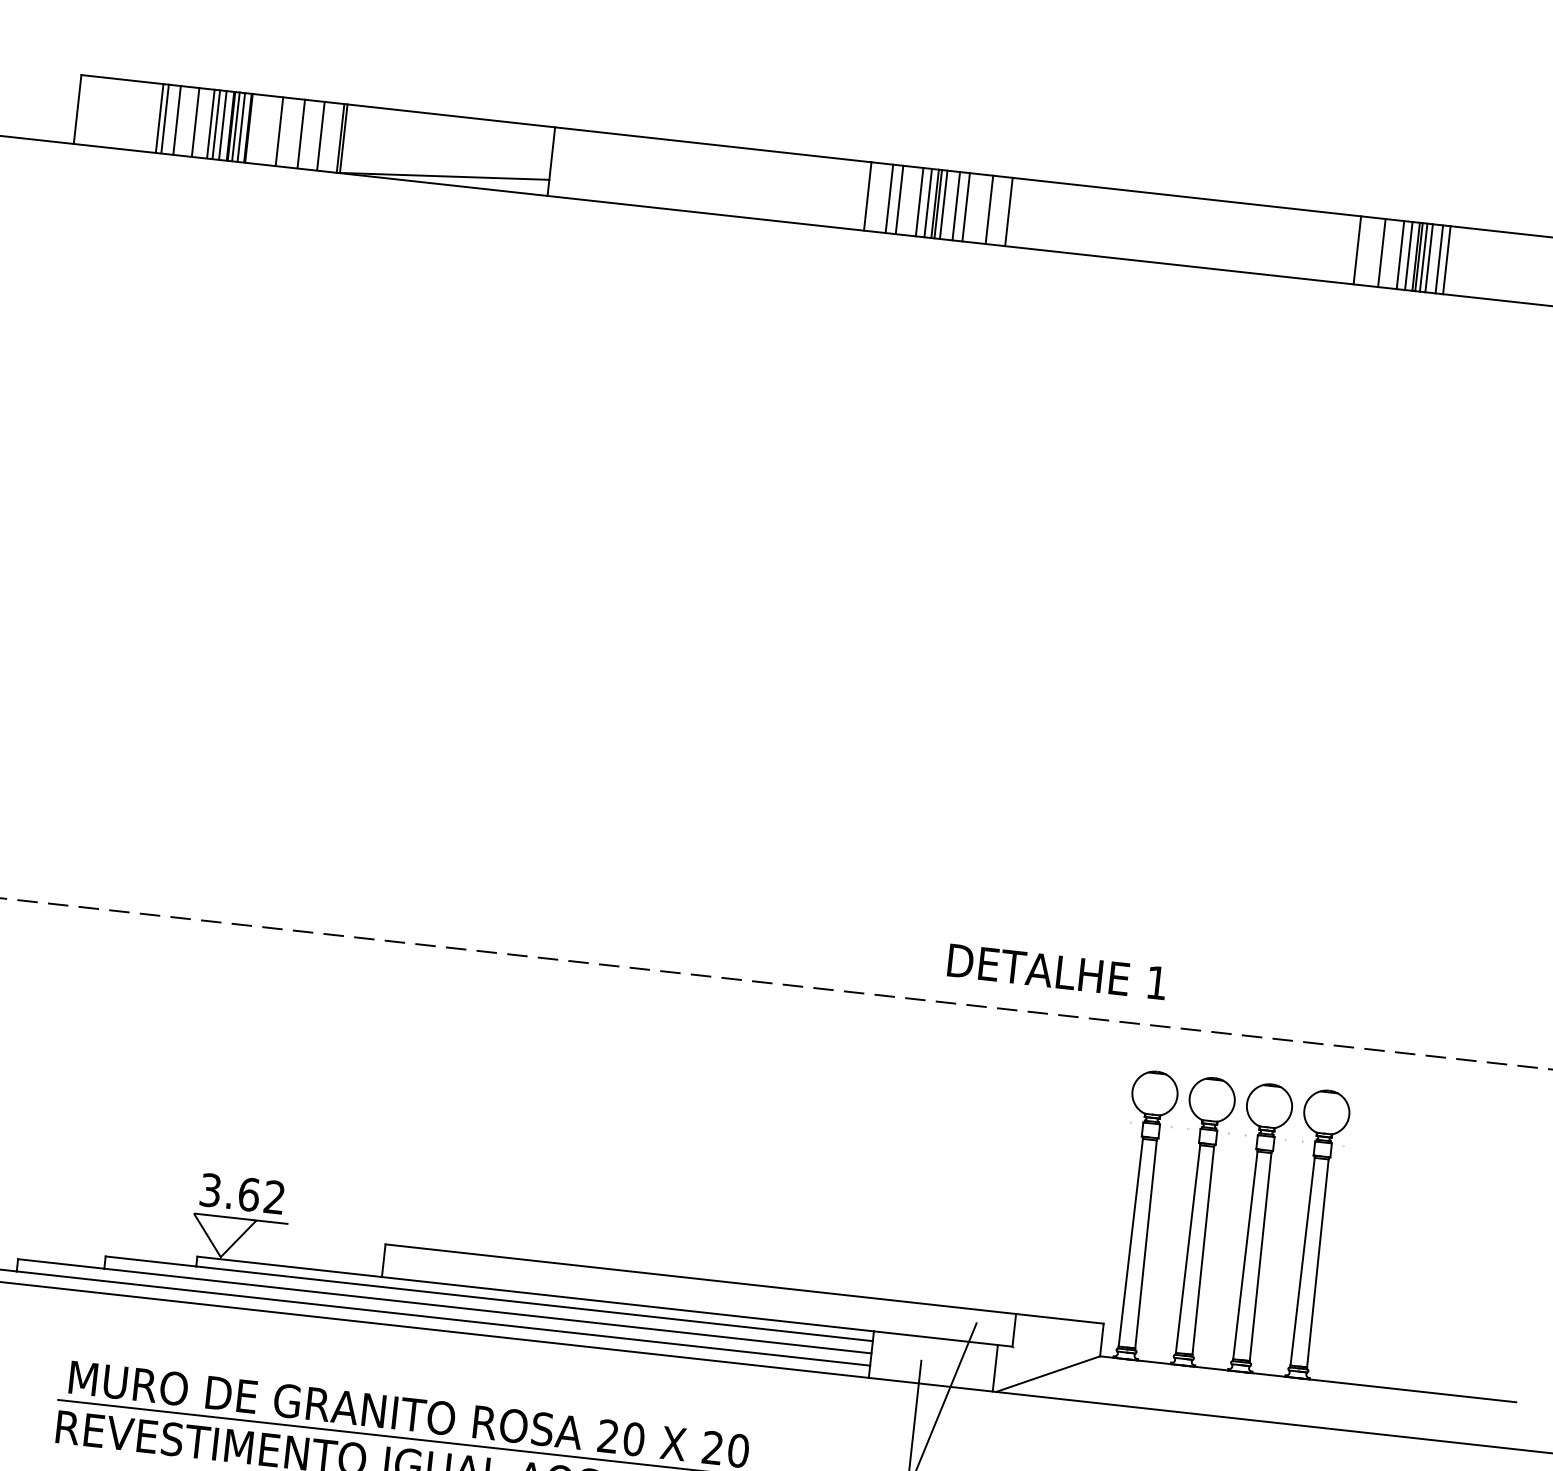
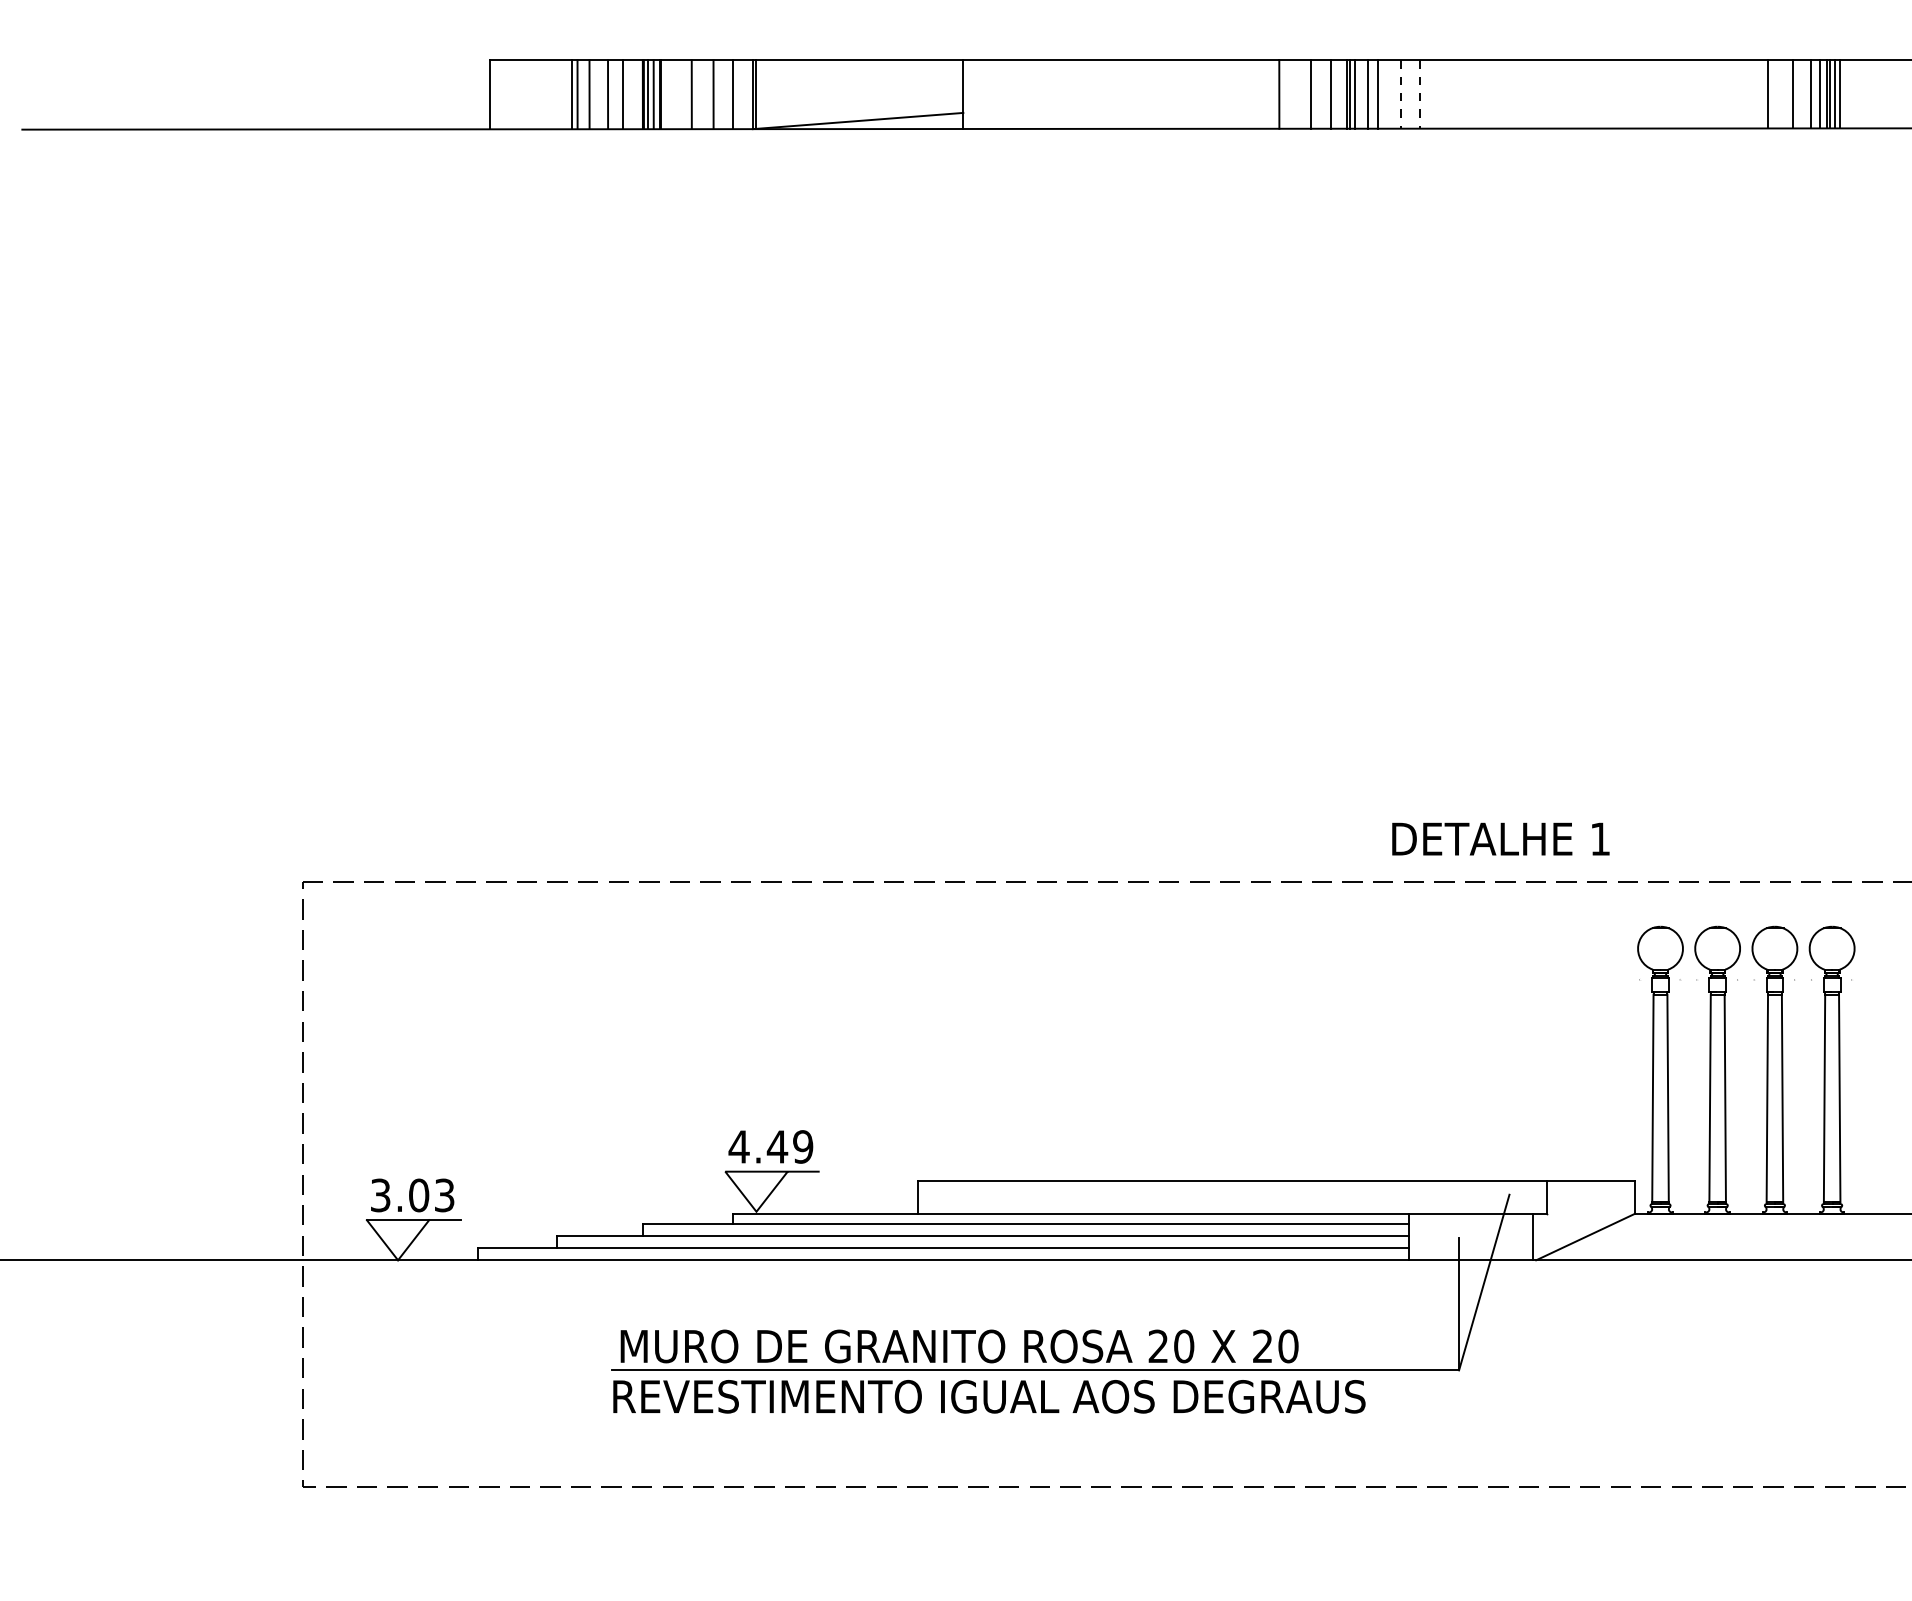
line: (216, 124) -> (628, 94), removed
line: (223, 125) -> (635, 94), removed
line: (888, 198) -> (1300, 94), removed
line: (927, 202) -> (1339, 94), removed
line: (988, 210) -> (1400, 95), solid -> dashed
line: (1008, 212) -> (1420, 95), solid -> dashed
line: (1439, 259) -> (1850, 94), removed
line: (1446, 260) -> (1857, 94), removed
text: (1057, 971) -> (1500, 838), moved
text: (242, 1193) -> (770, 1146), 3.62 -> 4.49

